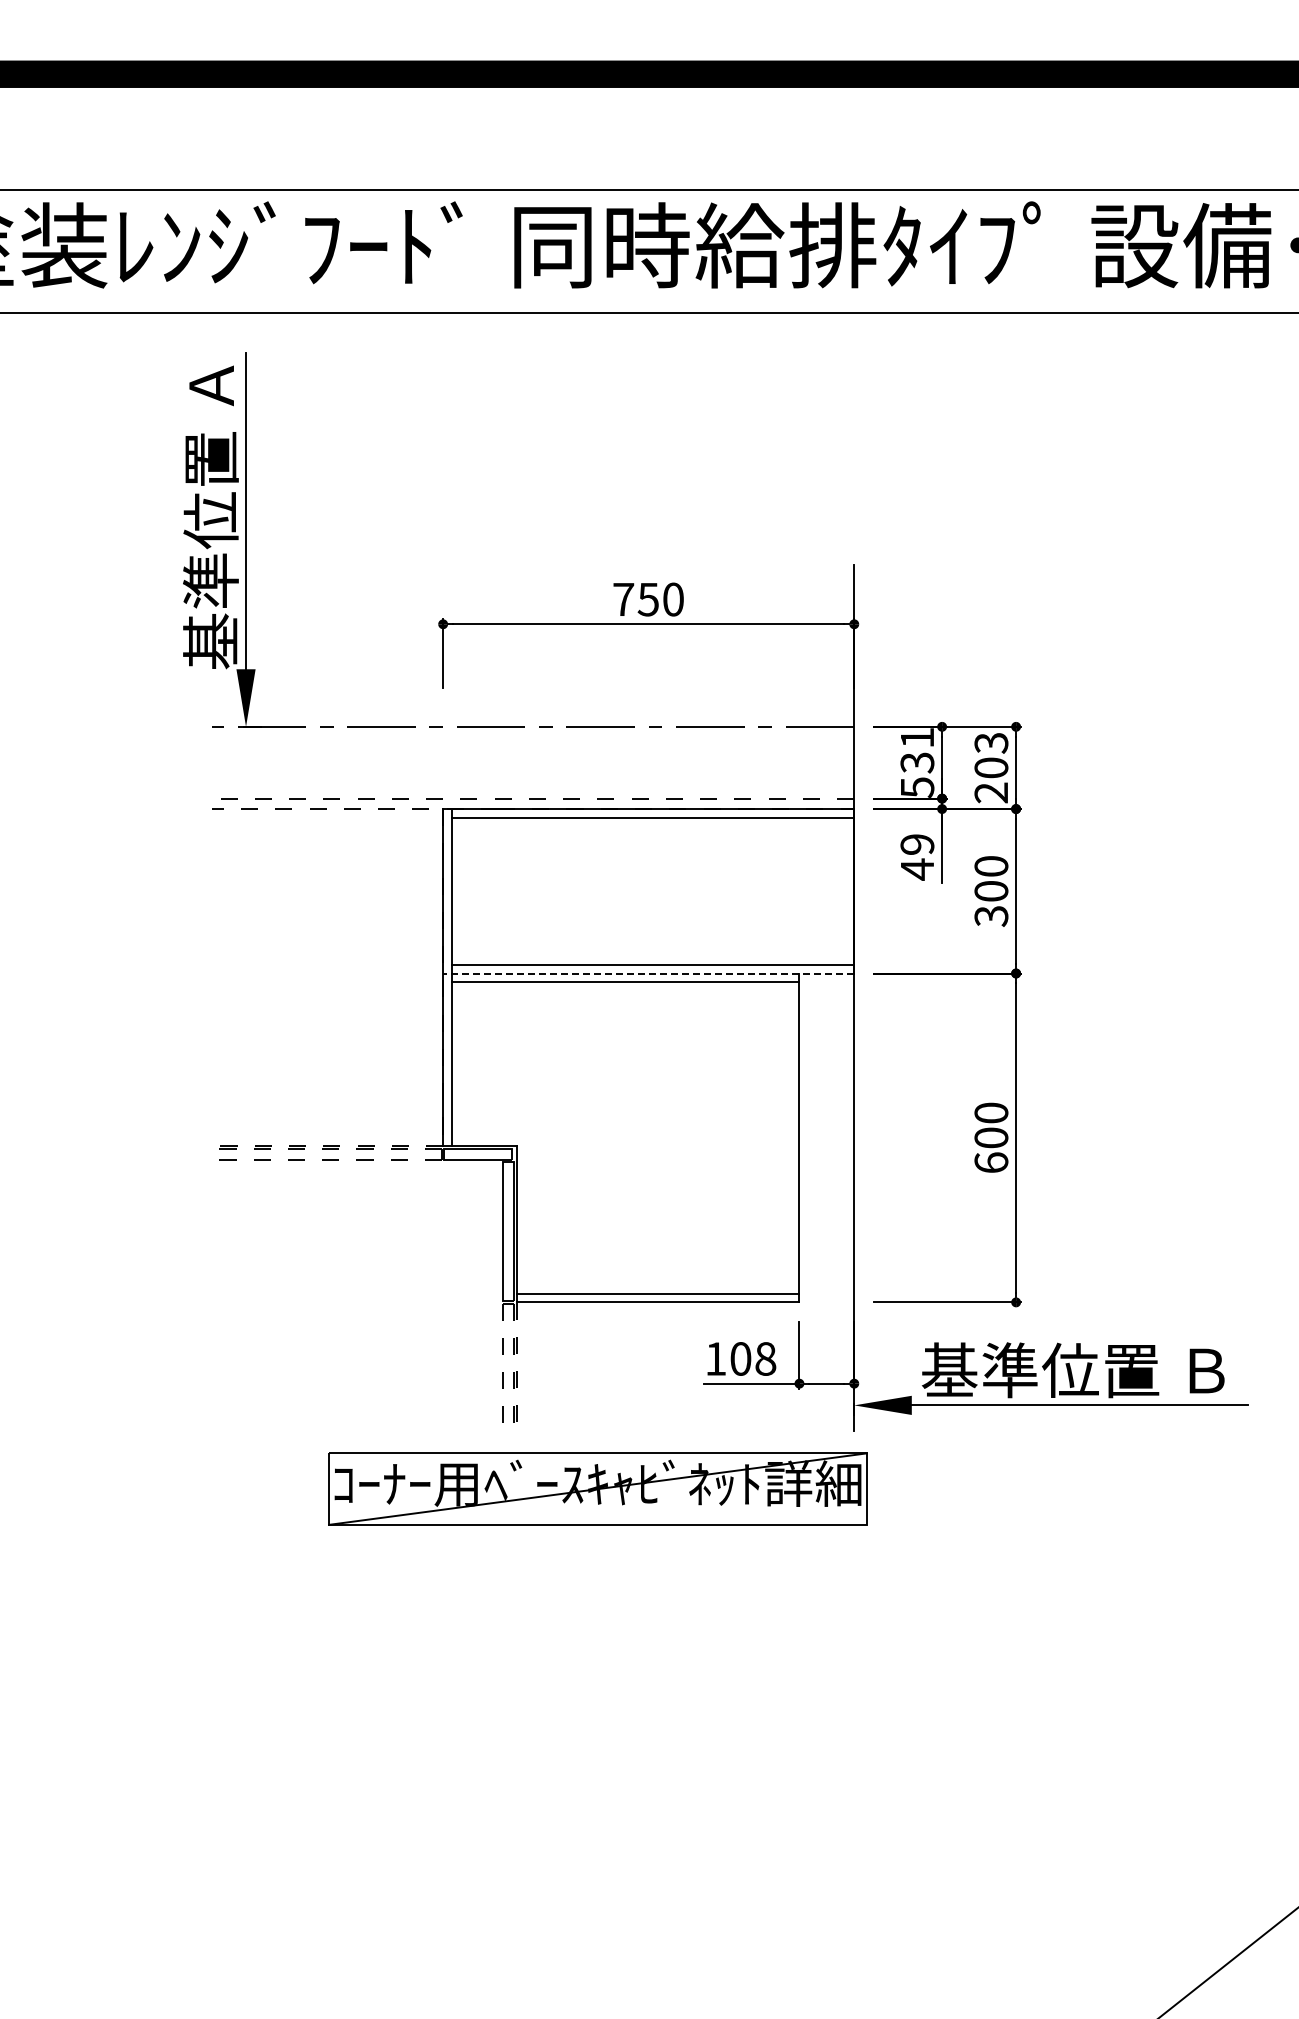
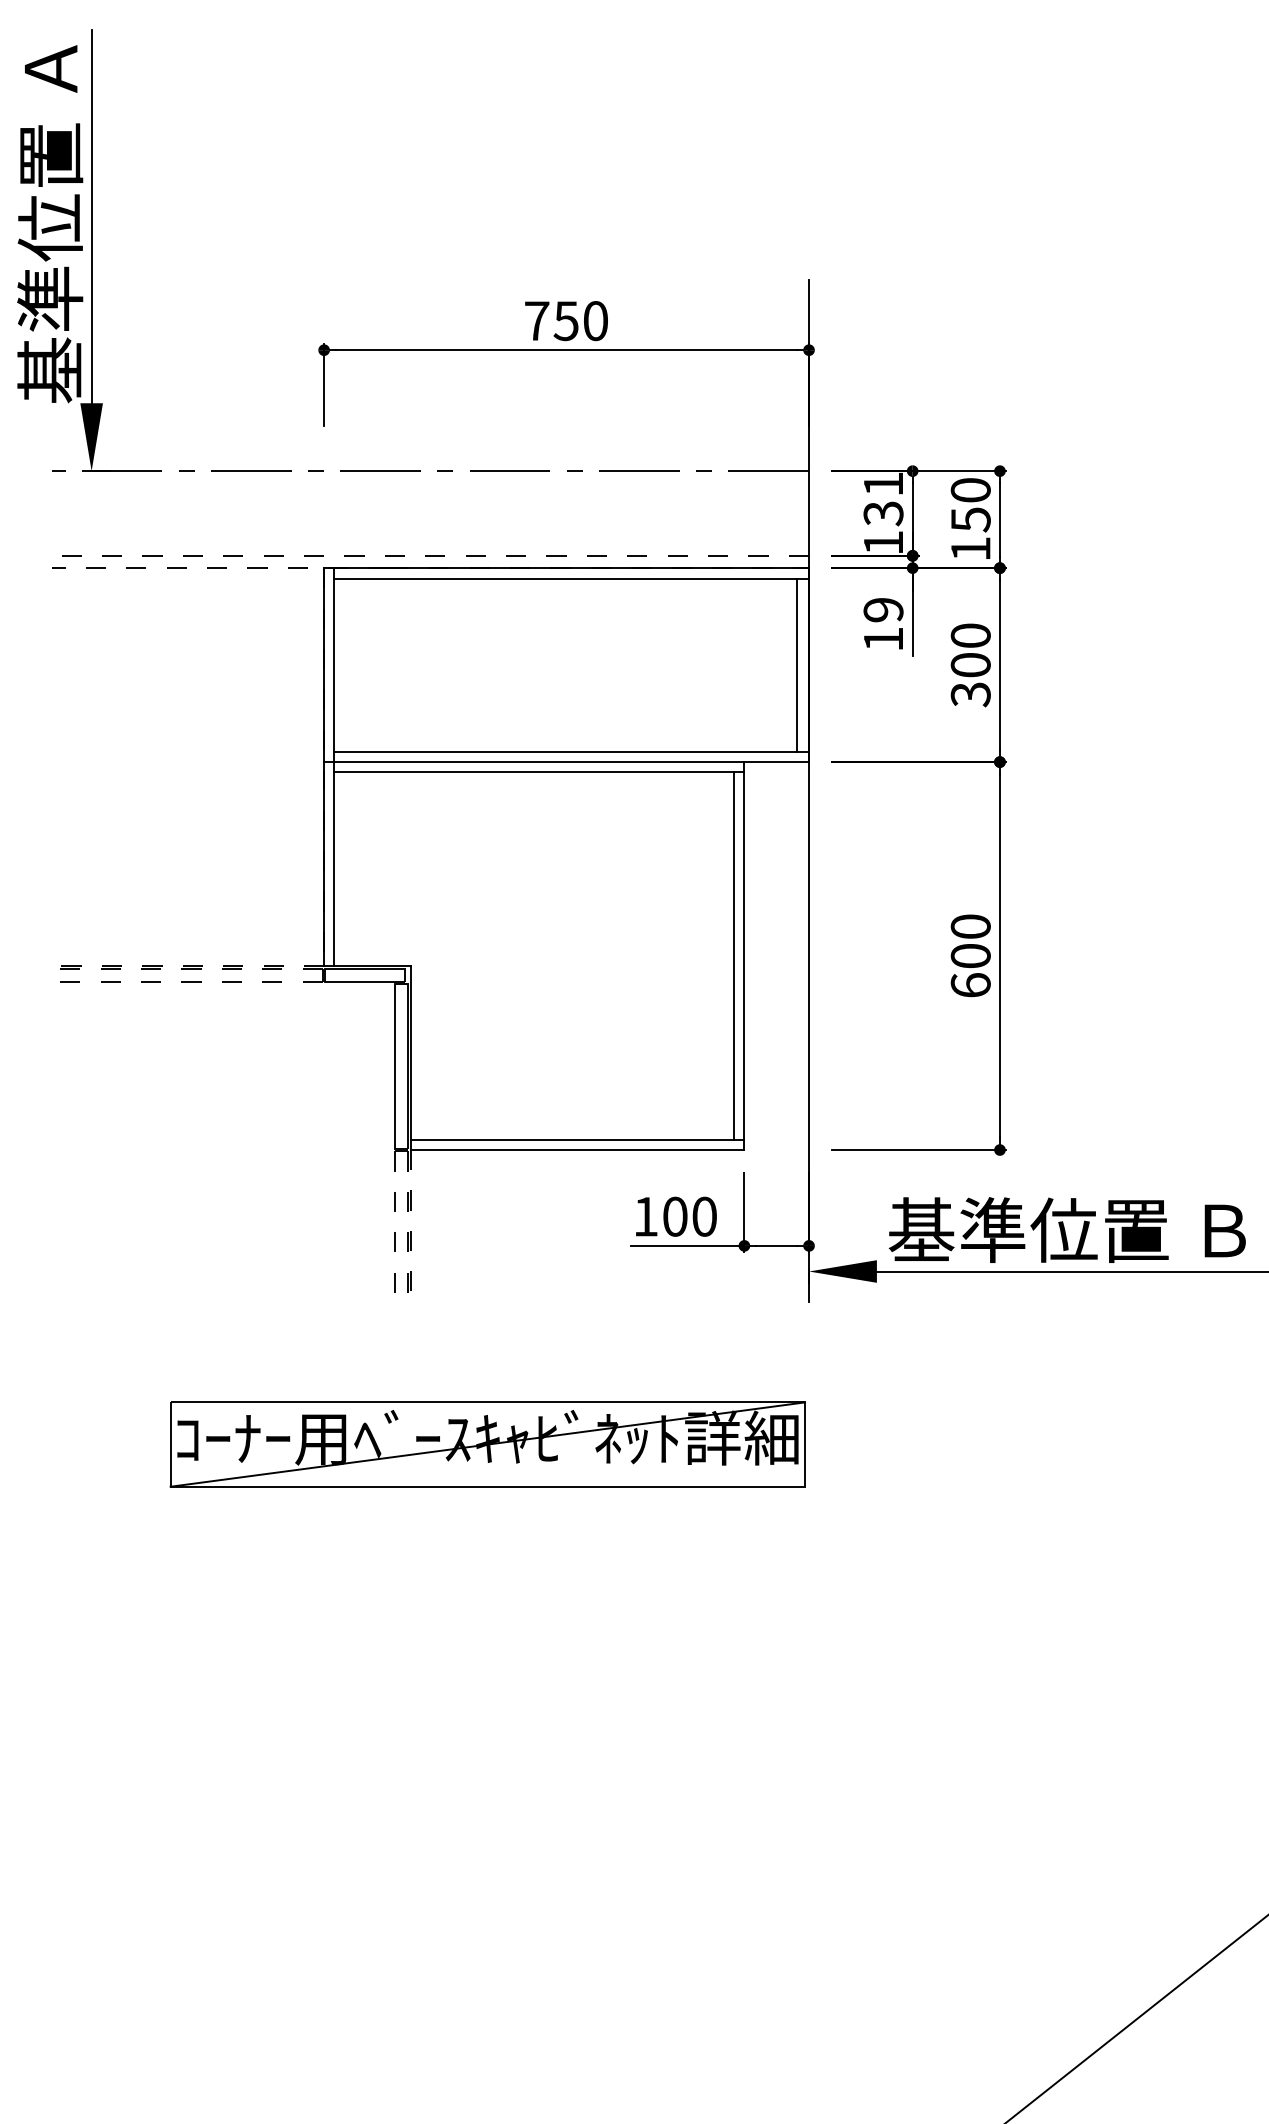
text: (991, 767) -> (970, 519), 203 -> 150
text: (917, 787) -> (883, 542), 531 -> 131
text: (917, 869) -> (883, 639), 49 -> 19
line: (844, 890) -> (797, 664), added
line: (648, 973) -> (566, 762), dashed -> solid
line: (790, 1137) -> (733, 955), added
text: (765, 1358) -> (704, 1216), 108 -> 100
part: (597, 1488) -> (487, 1443), moved

